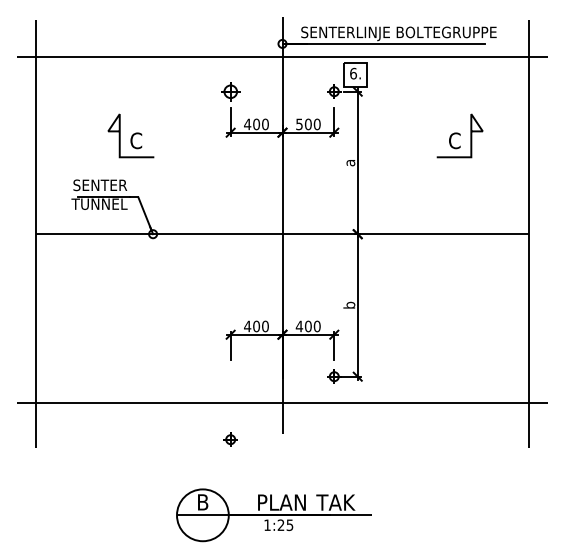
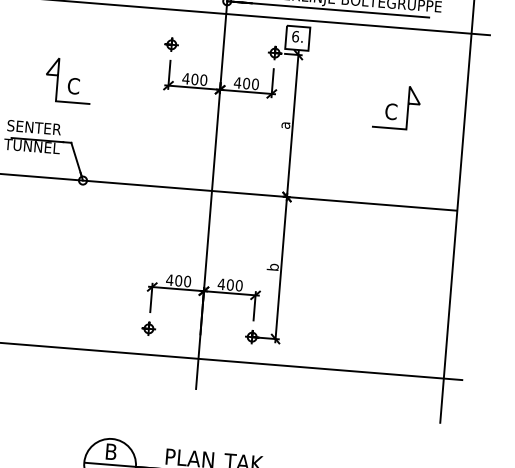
part: (230, 91) -> (171, 44), size x0.71
text: (299, 124) -> (237, 82), 500 -> 400
part: (230, 439) -> (148, 328), moved

